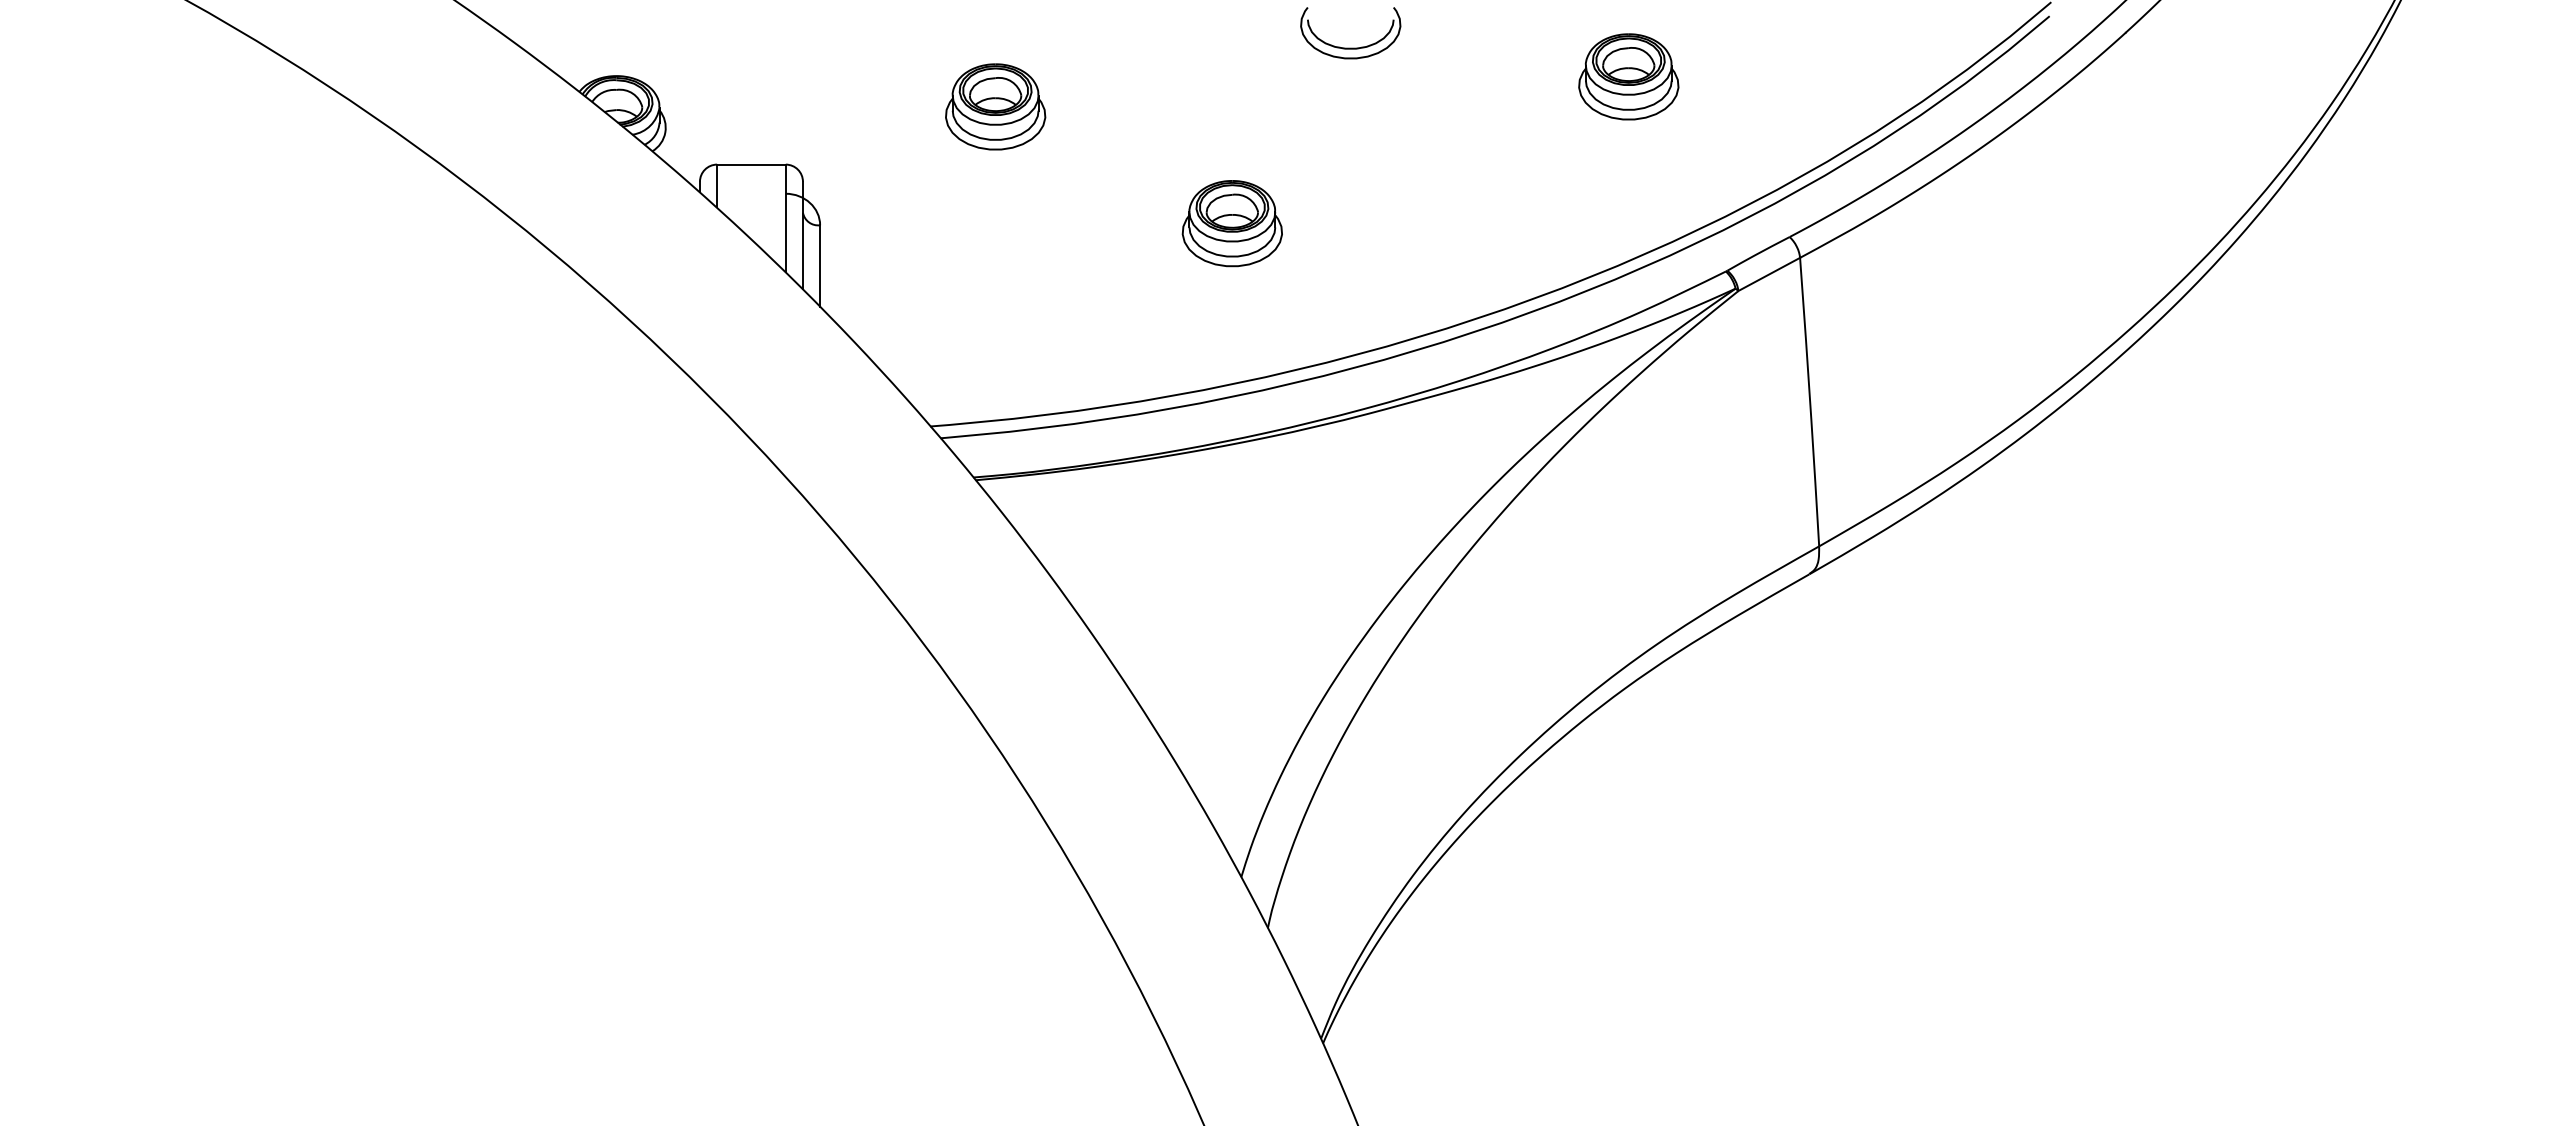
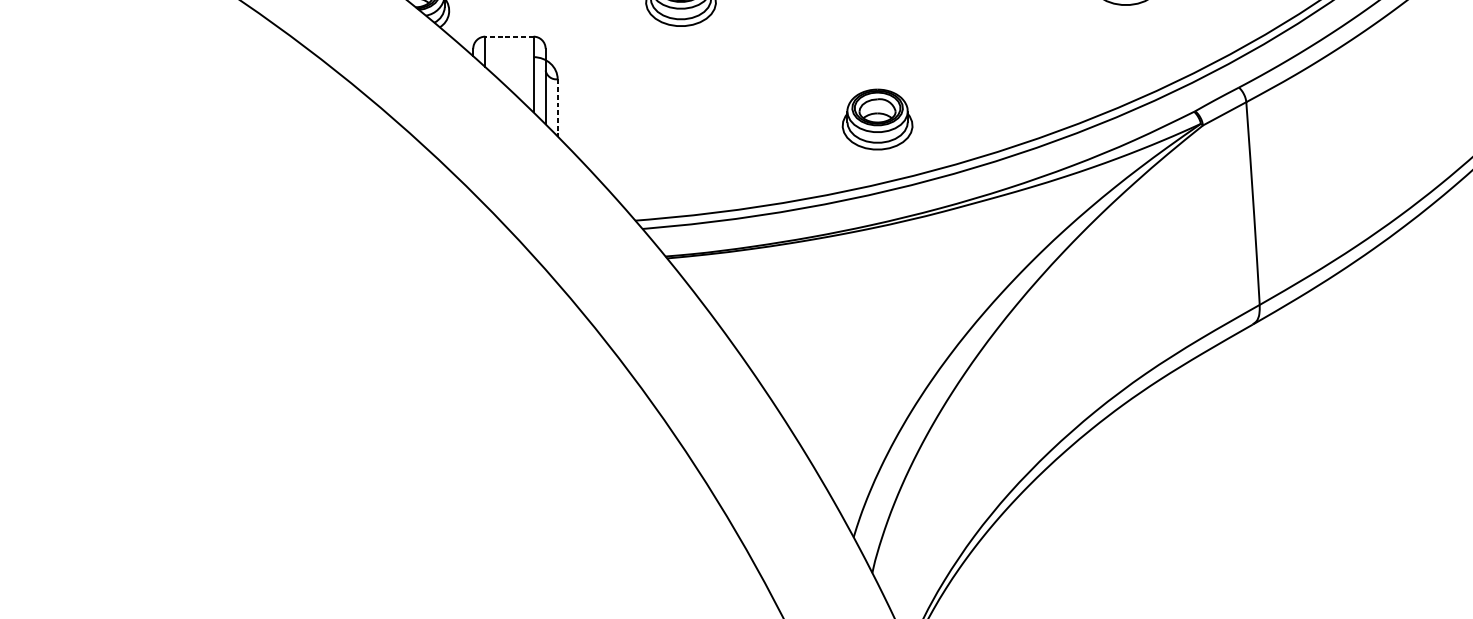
line: (750, 164) -> (508, 36), solid -> dashed
part: (1231, 223) -> (876, 119), moved
line: (820, 266) -> (557, 108), solid -> dashed

